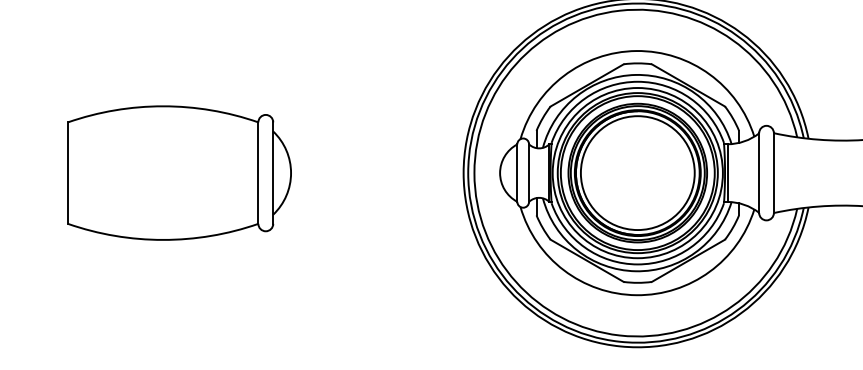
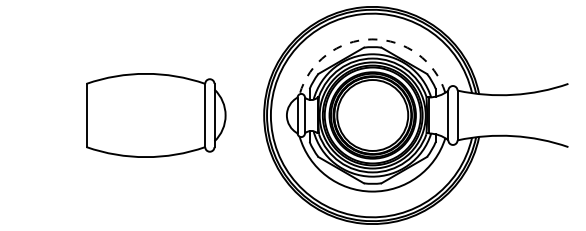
arc: (635, 51) -> (371, 39), solid -> dashed
part: (180, 173) -> (156, 115), moved

